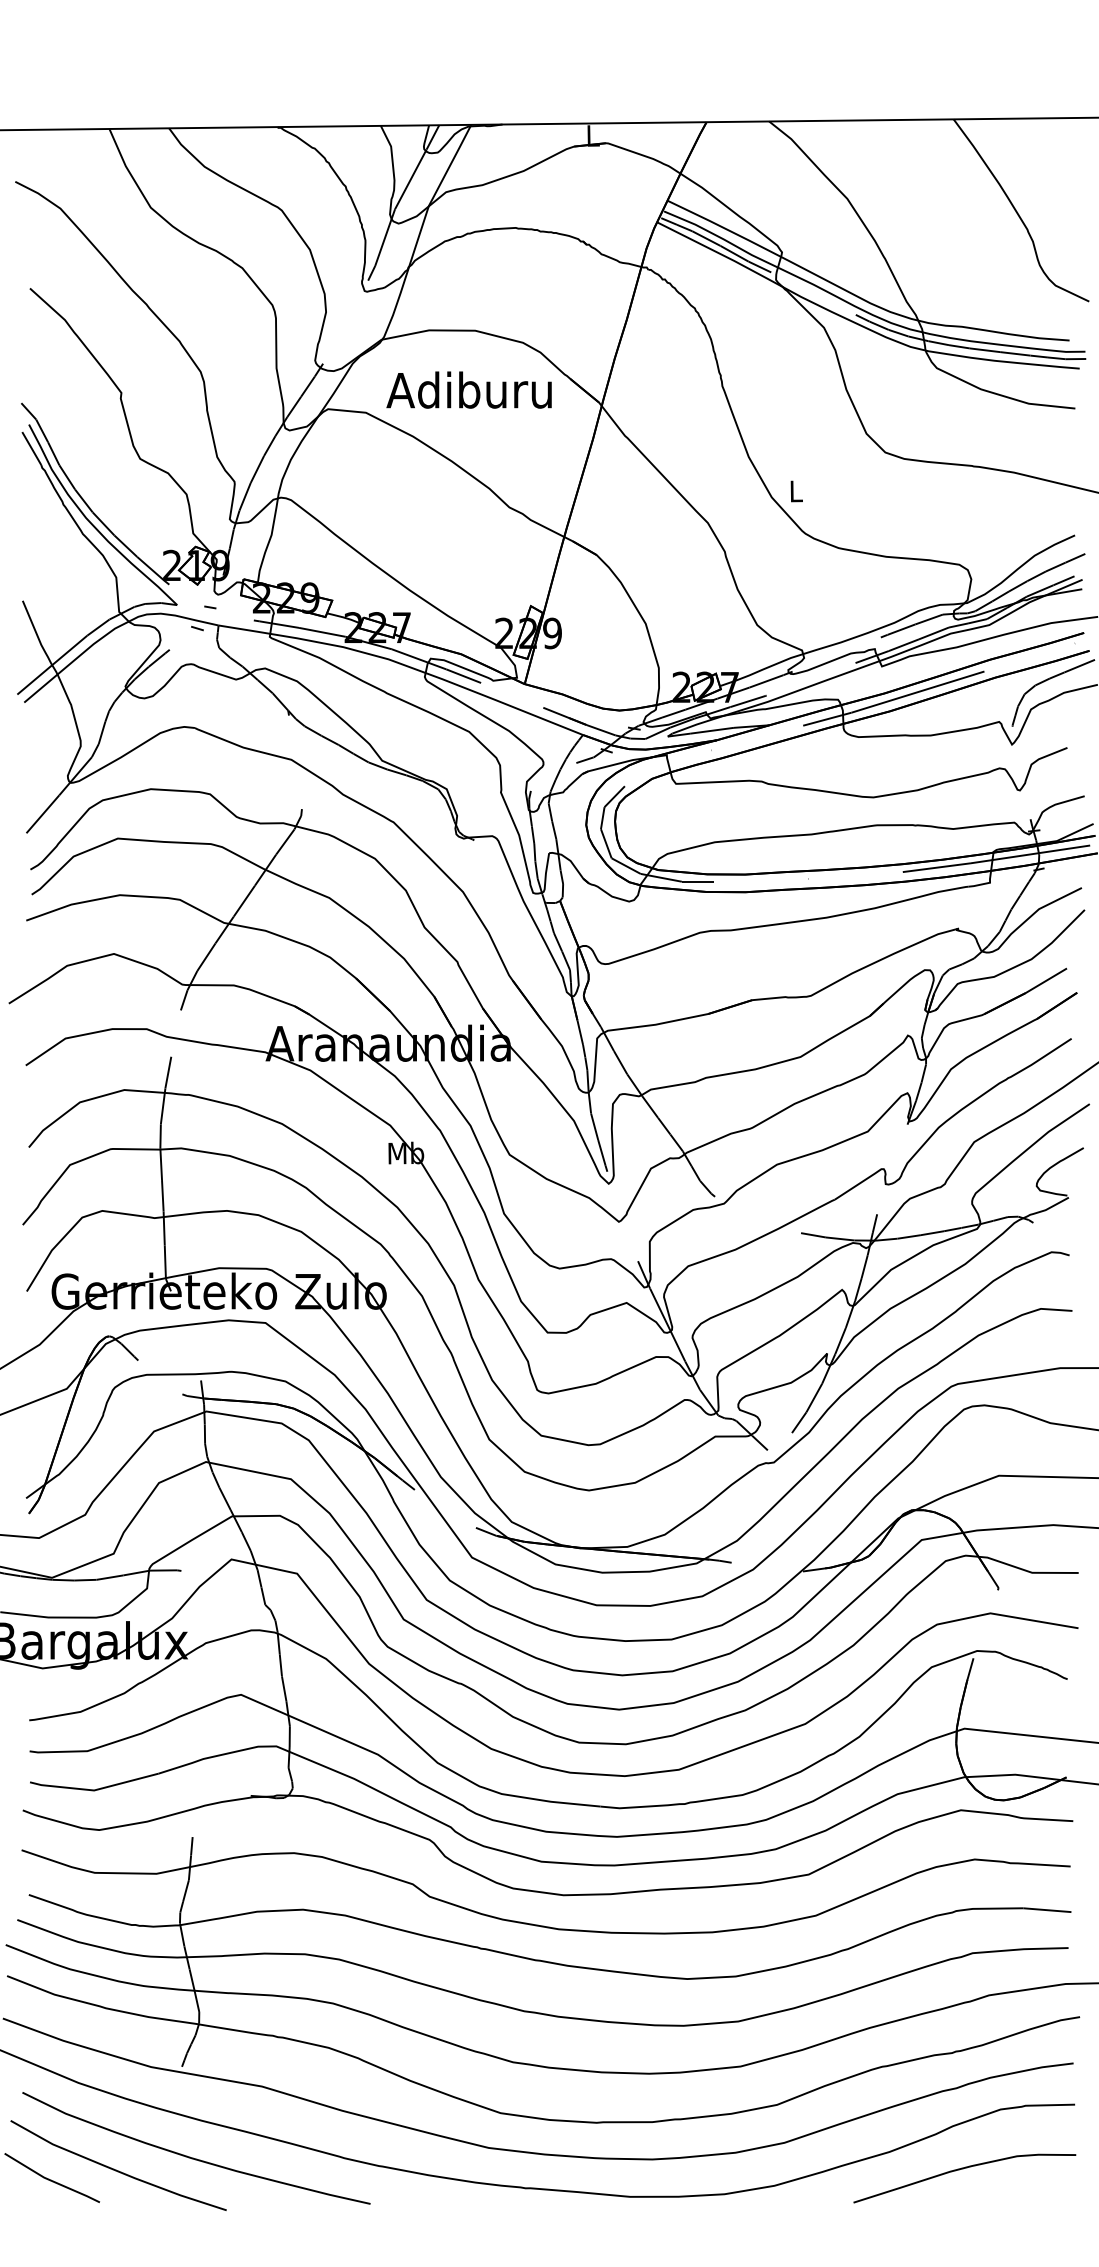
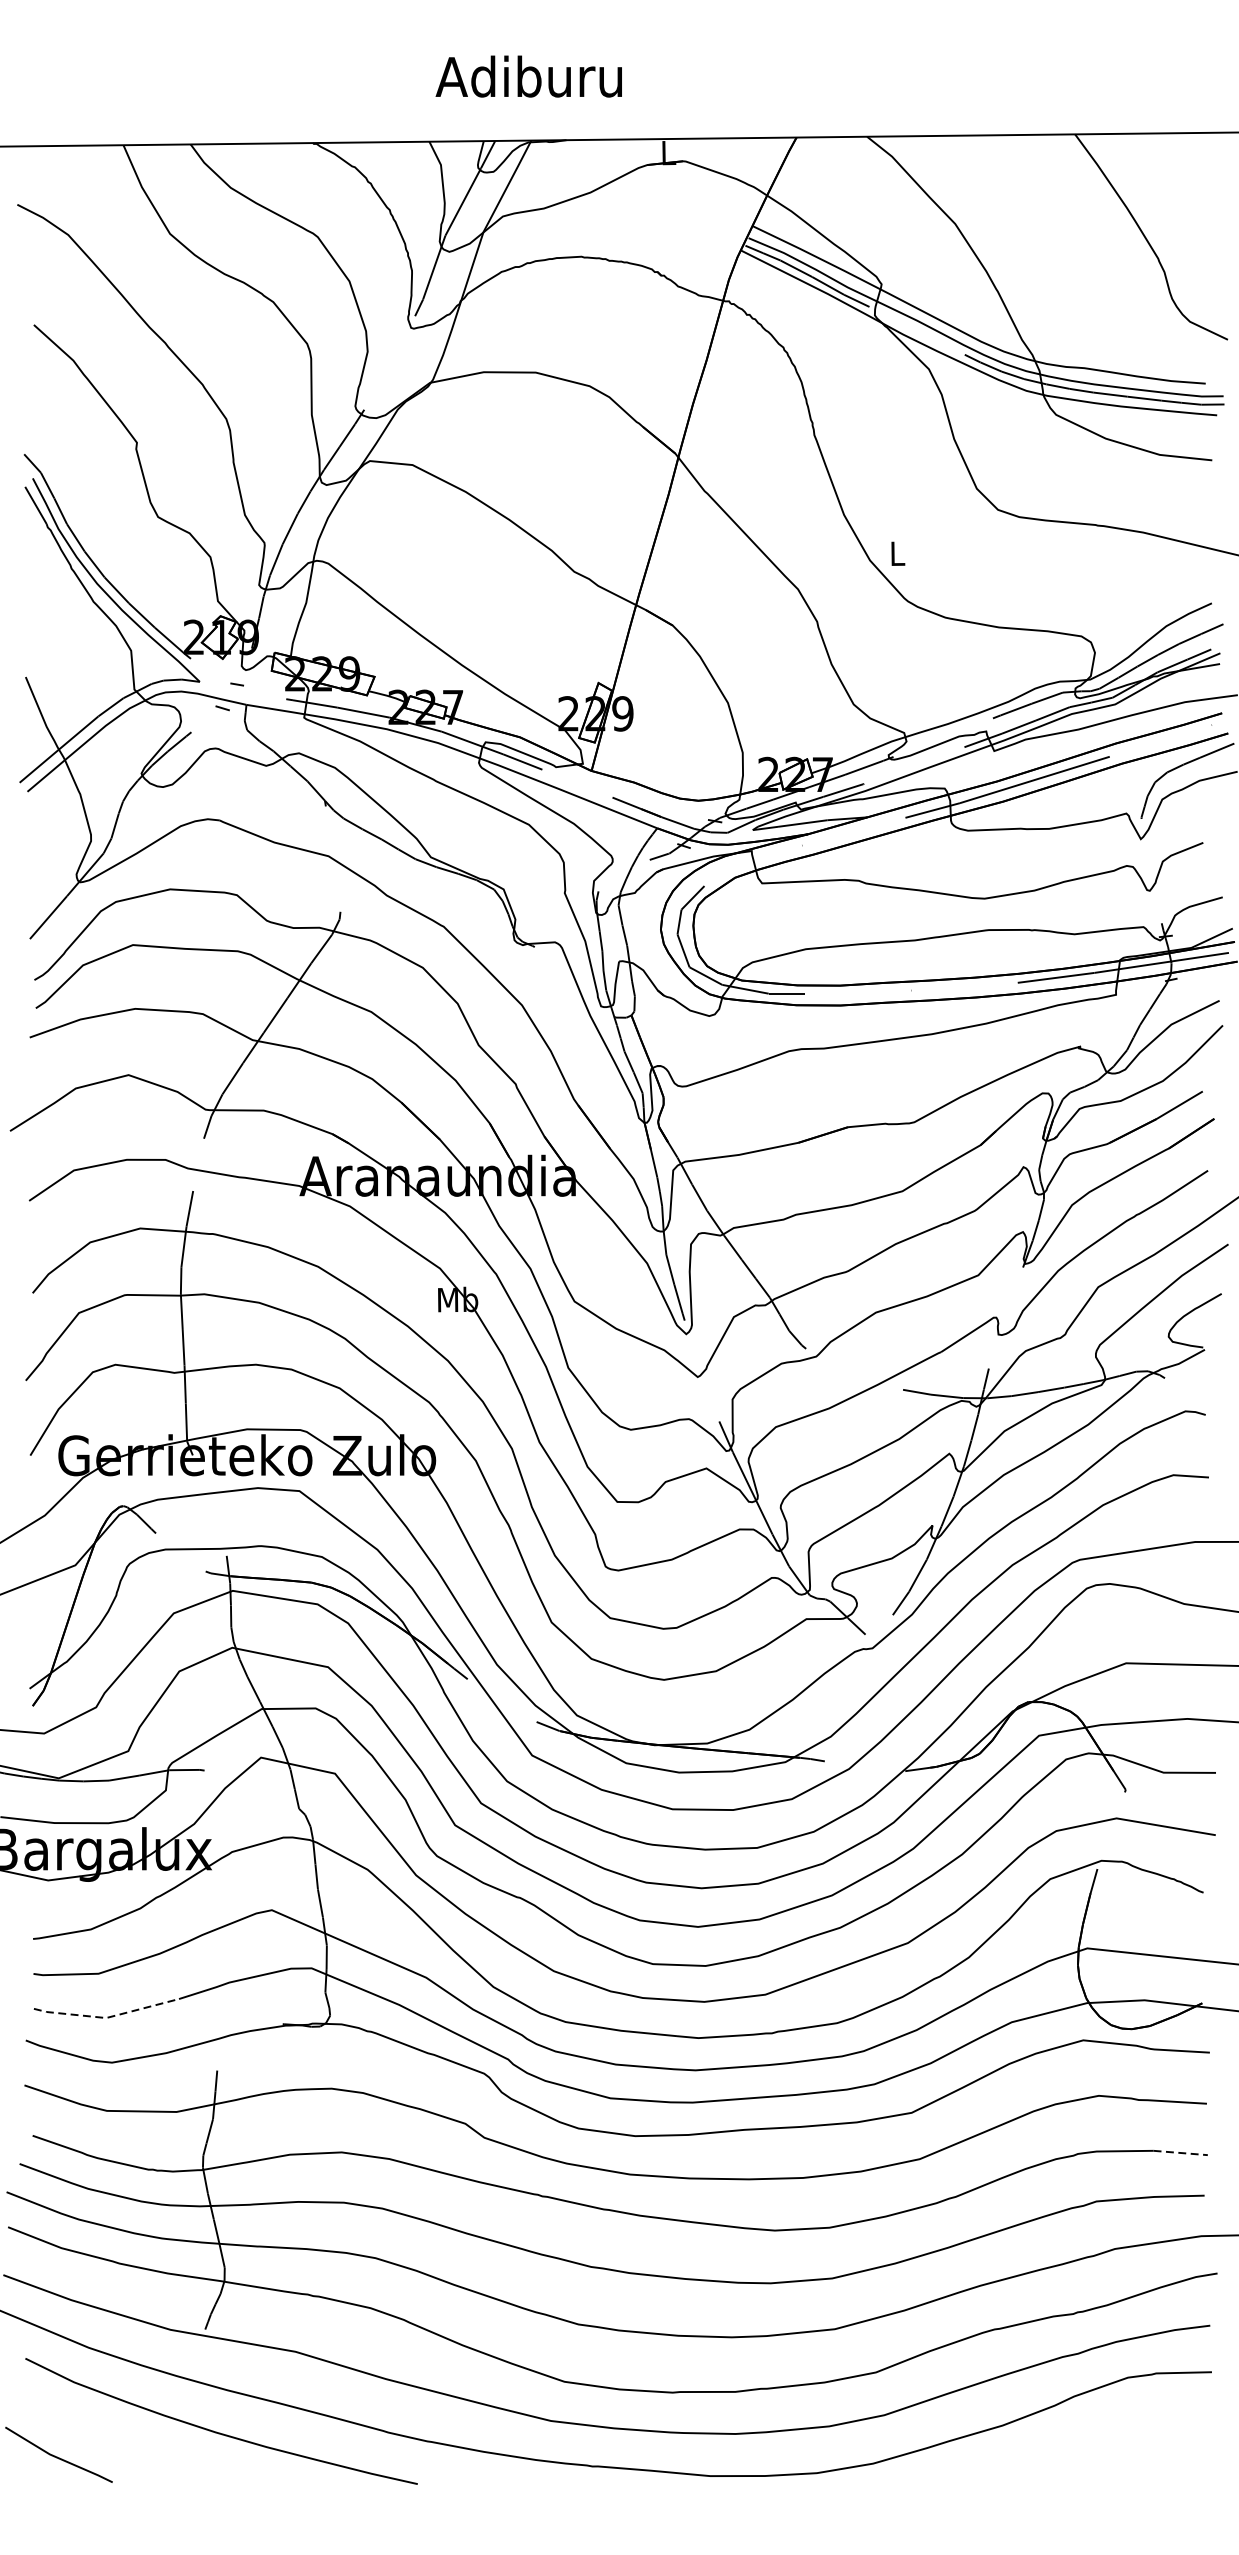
text: (468, 389) -> (528, 75), moved
line: (94, 1790) -> (106, 2018), solid -> dashed
line: (1047, 1910) -> (1180, 2153), solid -> dashed
curve: (116, 2169) -> (131, 2445), removed
curve: (963, 2169) -> (1086, 2445), removed

